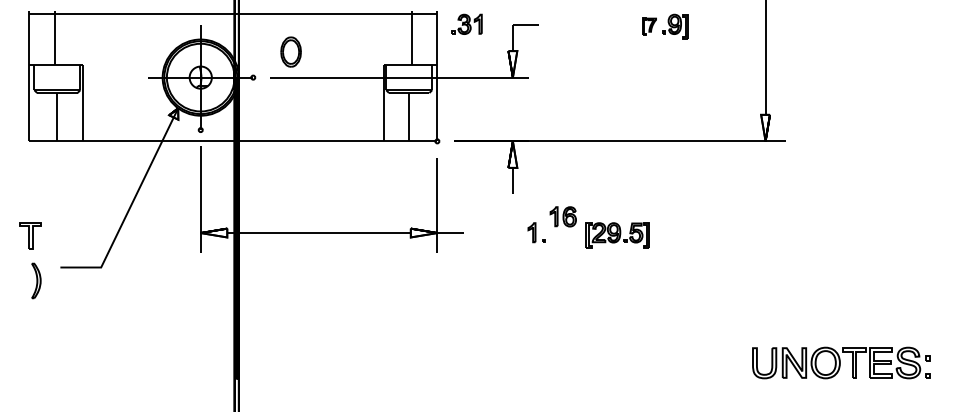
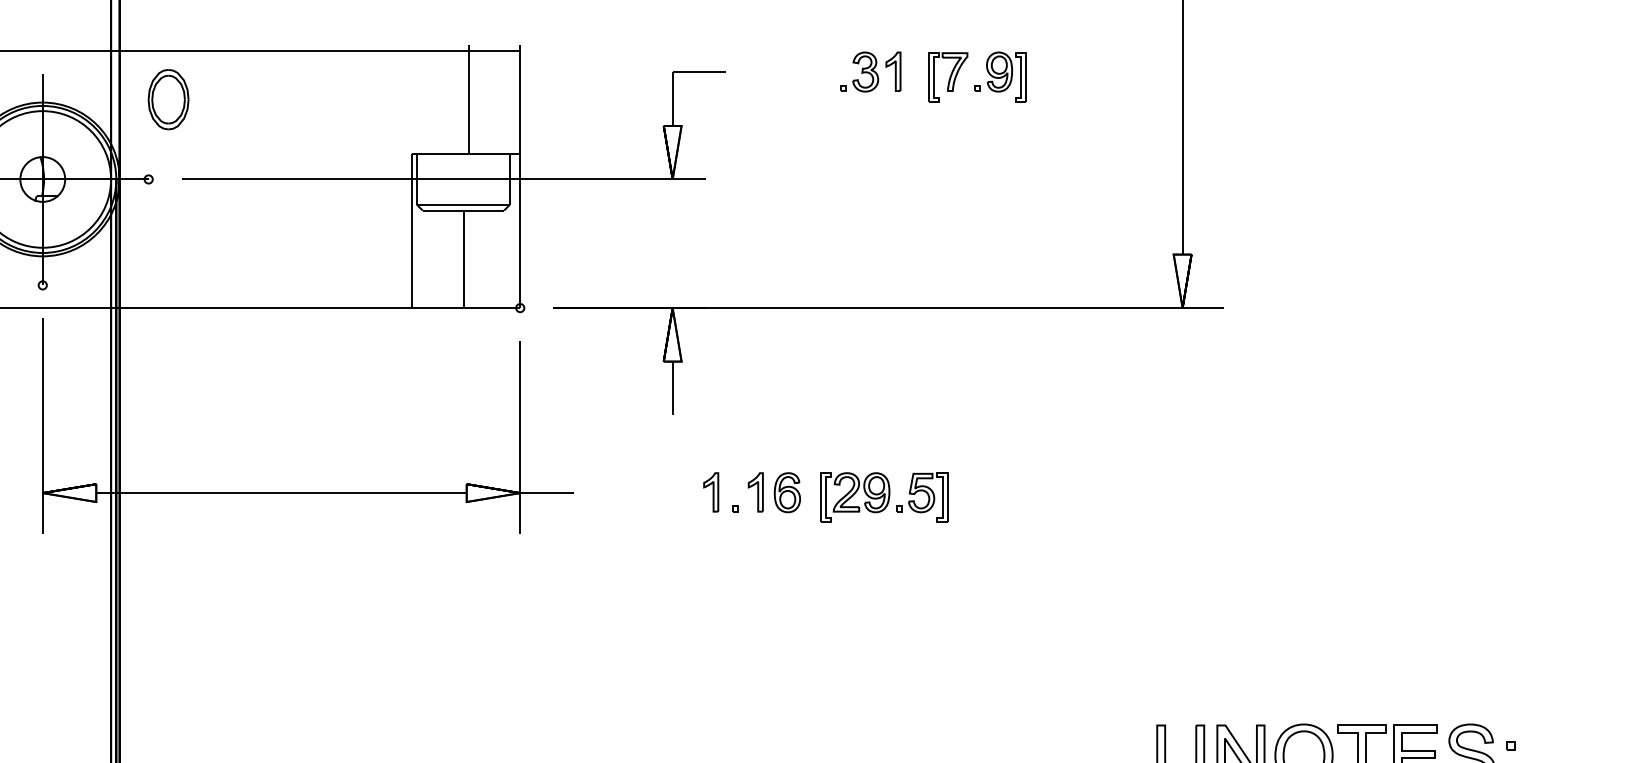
part: (466, 23) -> (869, 70), moved
part: (649, 26) -> (948, 76), size x1.43
part: (290, 51) -> (167, 98), moved
part: (562, 216) -> (772, 491), moved

